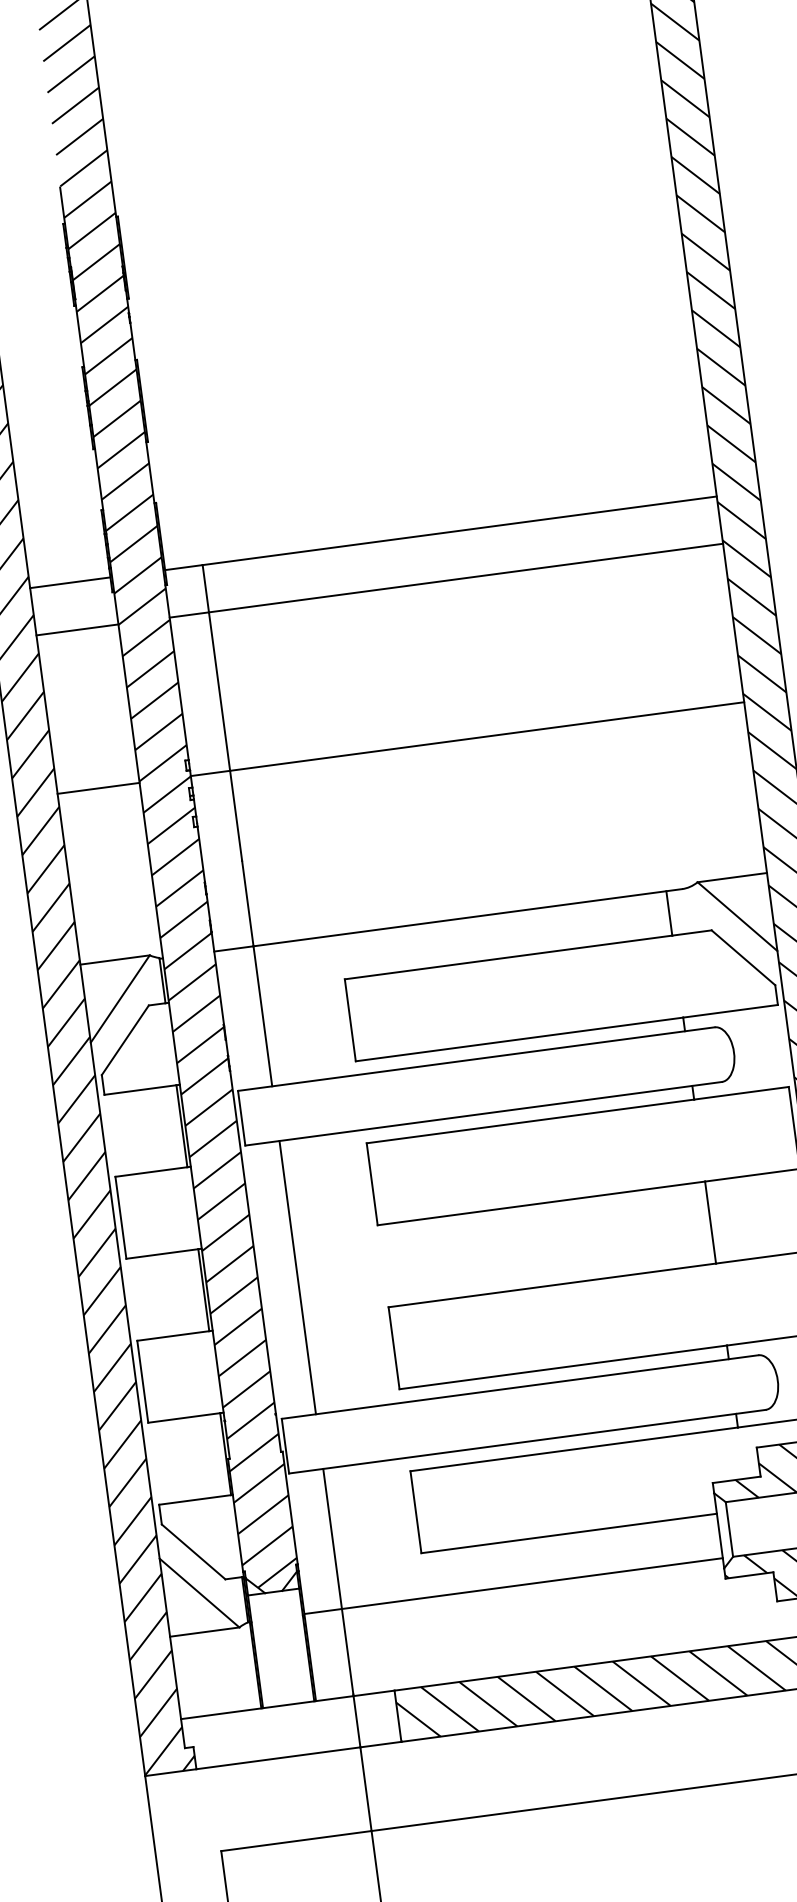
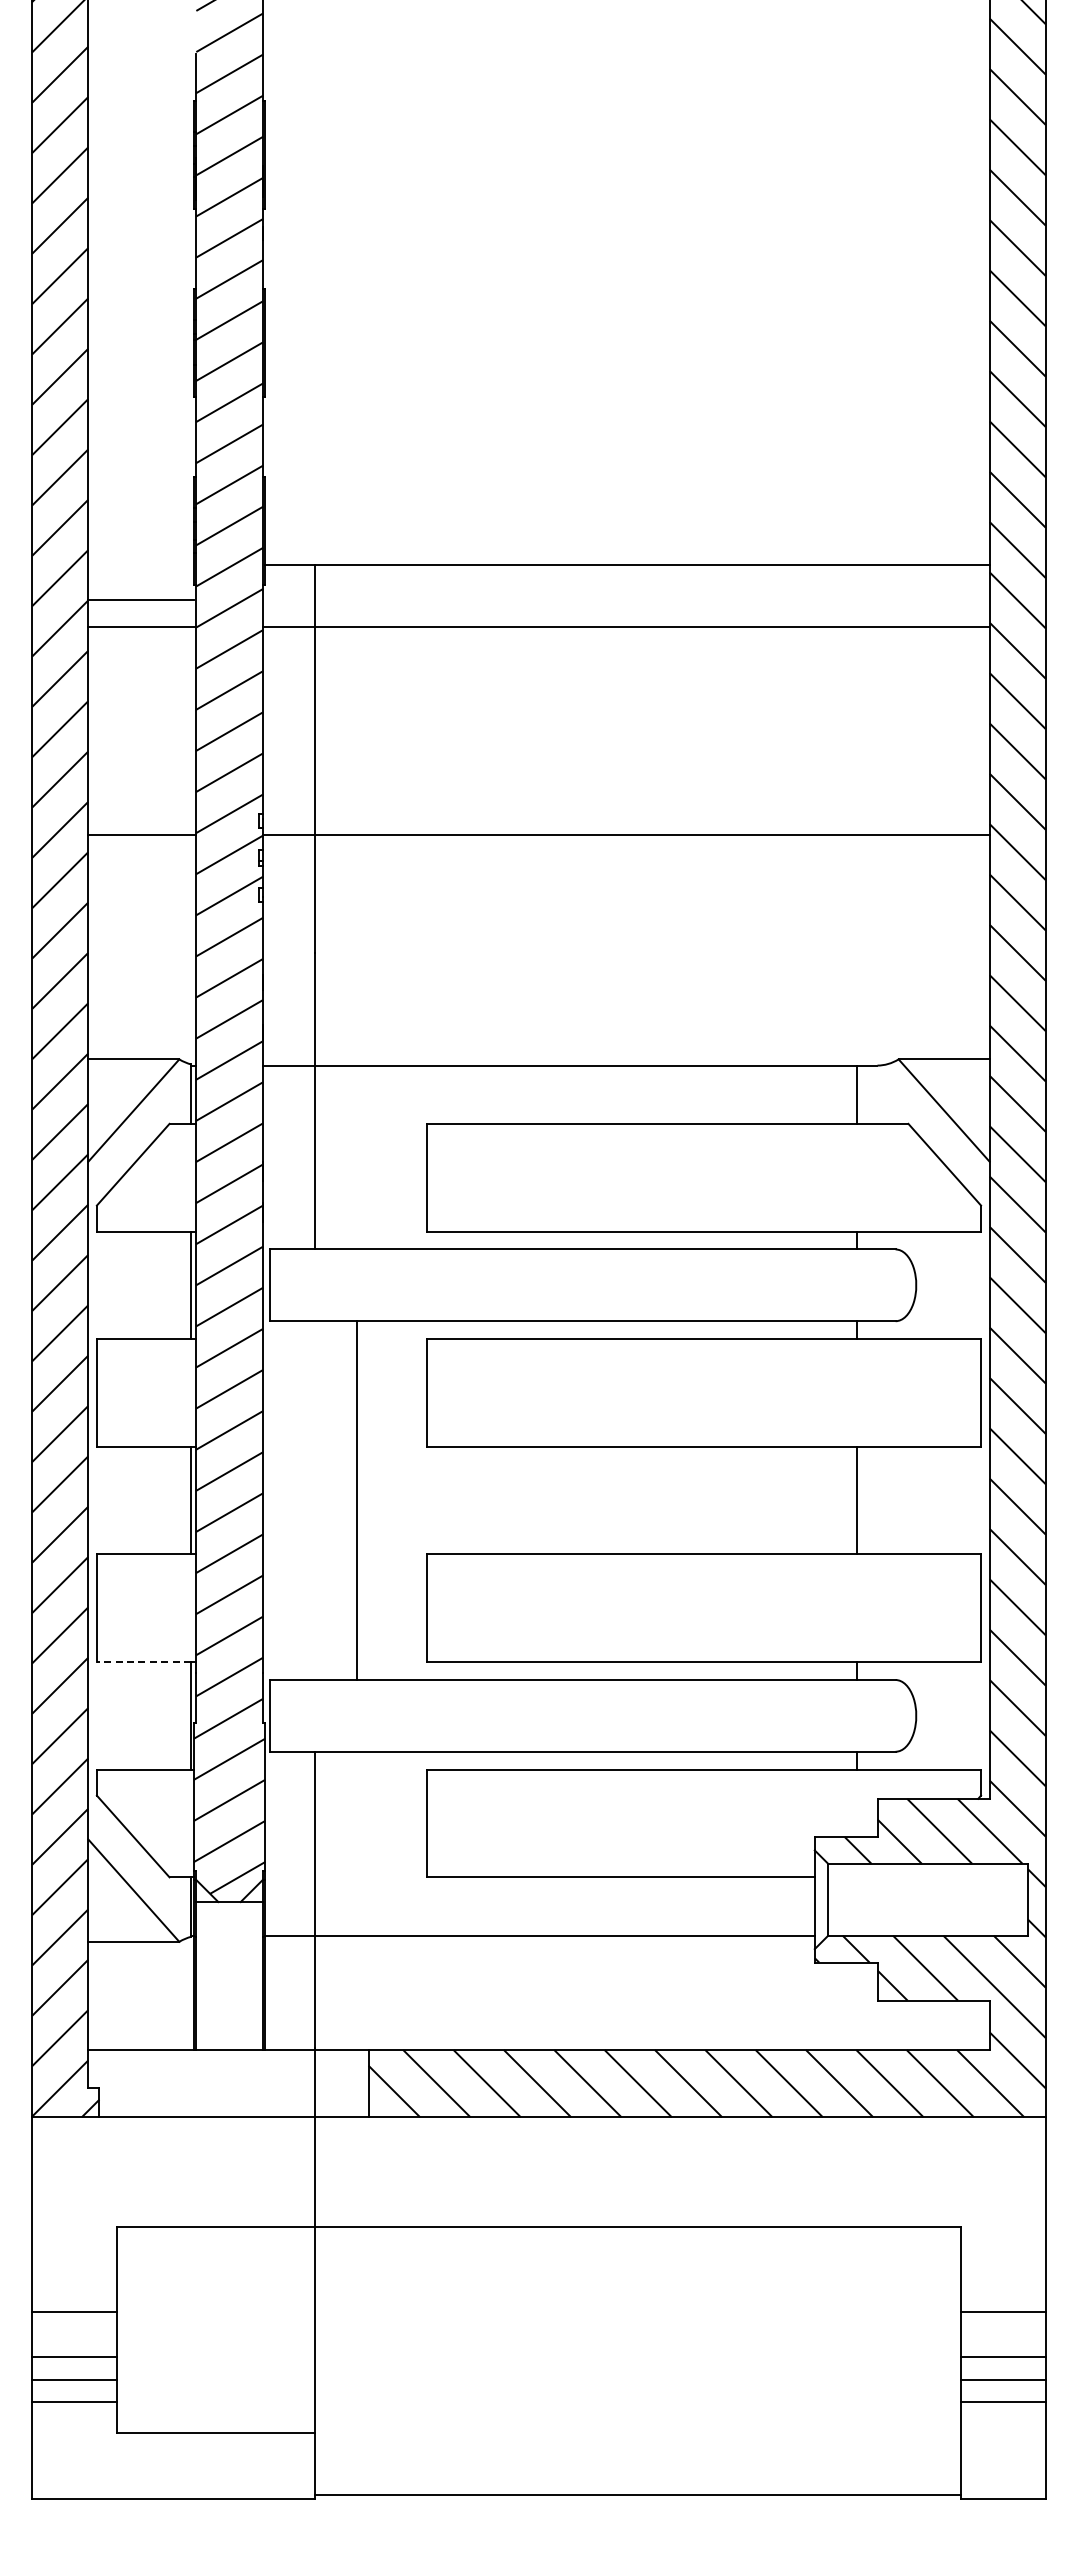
line: (69, 583) -> (140, 600), moved
line: (297, 1277) -> (356, 1500), moved
line: (183, 1418) -> (143, 1662), solid -> dashed

